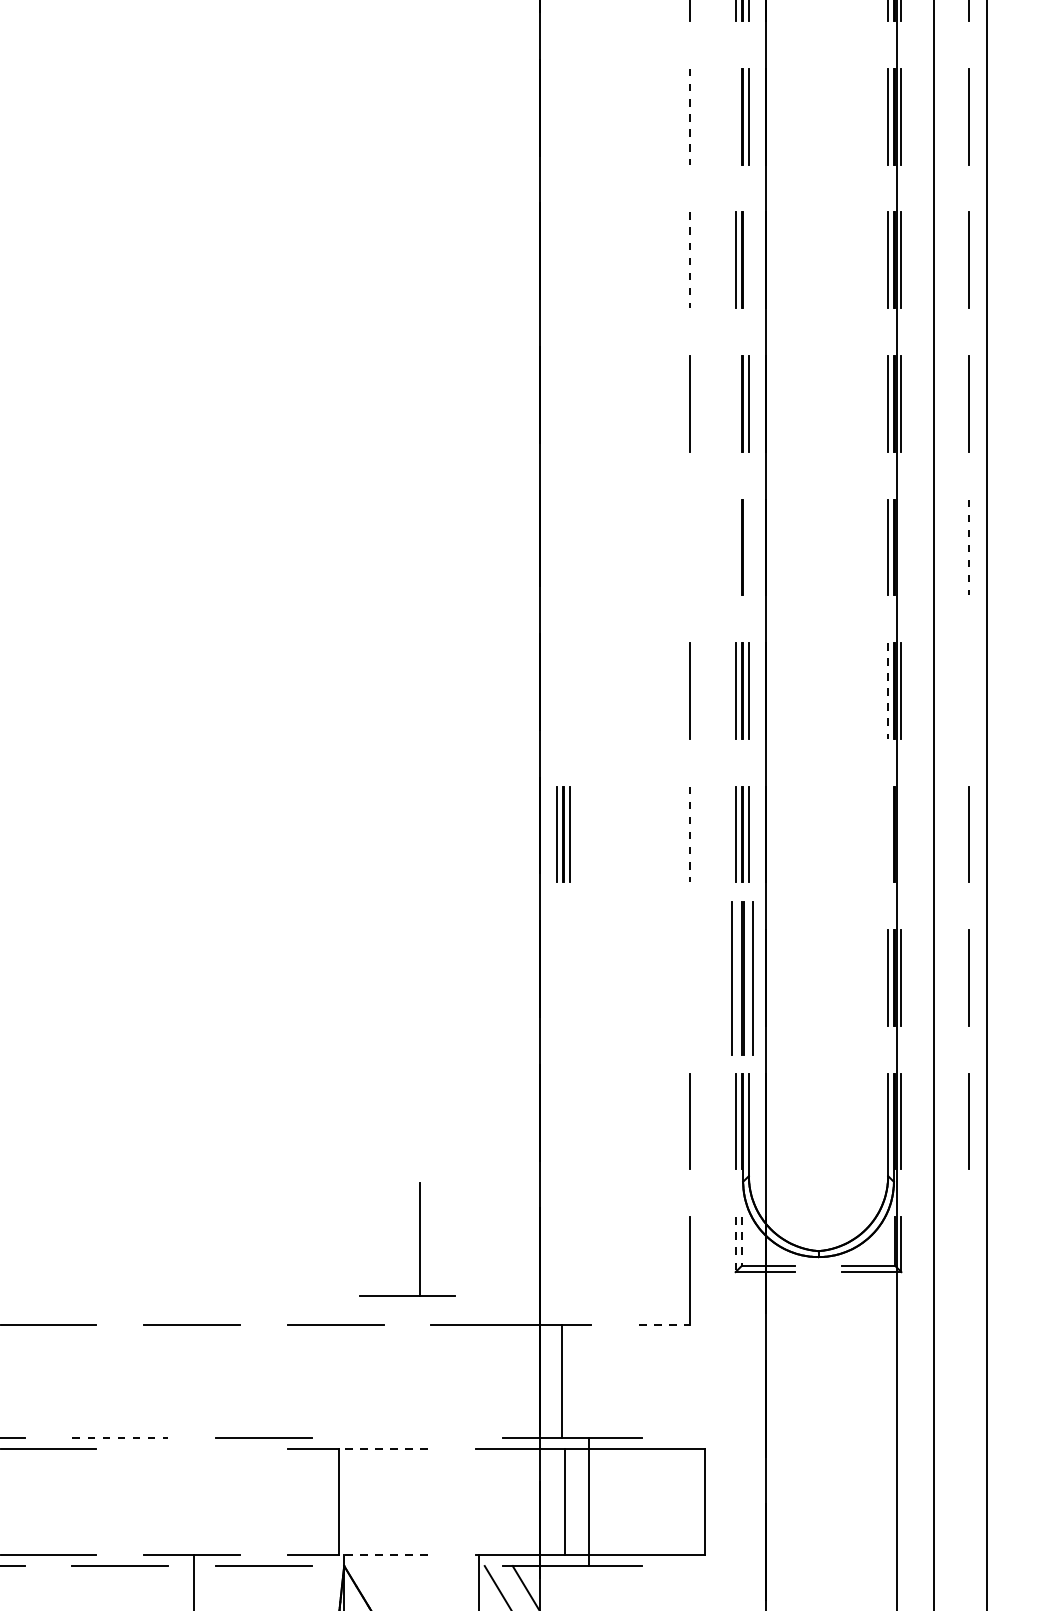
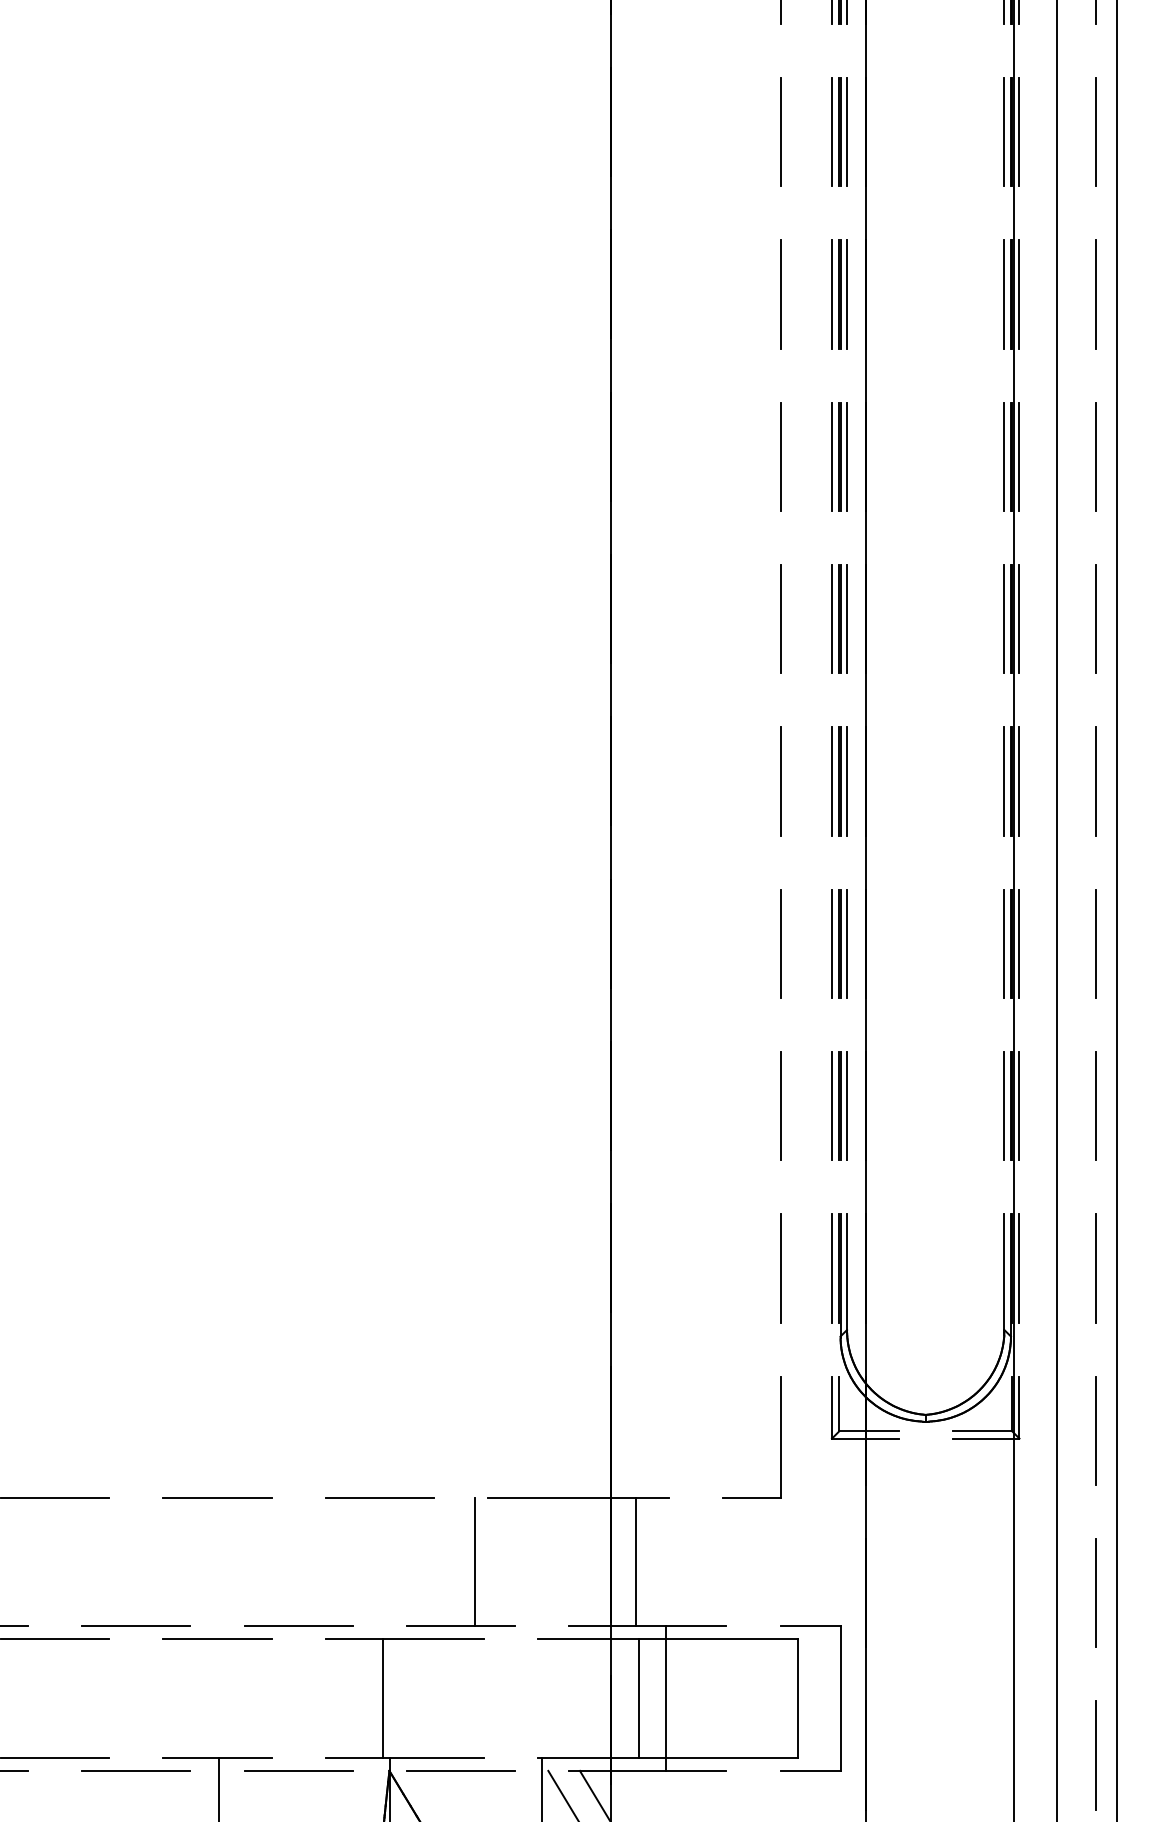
line: (690, 116) -> (780, 131), dashed -> solid
line: (735, 116) -> (831, 131), added
line: (690, 260) -> (780, 294), dashed -> solid
line: (748, 260) -> (846, 294), added
line: (735, 403) -> (831, 456), added
line: (689, 547) -> (779, 619), added
line: (735, 547) -> (831, 619), added
line: (748, 547) -> (846, 619), added
line: (901, 547) -> (1019, 619), added
line: (969, 547) -> (1096, 619), dashed -> solid
line: (888, 690) -> (1004, 780), dashed -> solid
line: (969, 690) -> (1096, 780), added
part: (563, 834) -> (637, 943), removed
line: (690, 834) -> (780, 943), dashed -> solid
line: (888, 834) -> (1004, 943), added
line: (901, 834) -> (1019, 943), added
line: (690, 977) -> (780, 1105), added
part: (742, 977) -> (839, 1105), size x0.62
part: (419, 1239) -> (474, 1562), moved
line: (741, 1242) -> (838, 1405), dashed -> solid
line: (735, 1245) -> (831, 1408), dashed -> solid
line: (969, 1265) -> (1096, 1431), added
line: (664, 1324) -> (751, 1497), dashed -> solid
line: (968, 1408) -> (1095, 1592), added
line: (120, 1437) -> (136, 1625), dashed -> solid
line: (191, 1449) -> (216, 1639), added
line: (382, 1449) -> (432, 1639), dashed -> solid
part: (742, 1501) -> (839, 1697), added
line: (968, 1551) -> (1095, 1754), added
line: (382, 1554) -> (432, 1757), dashed -> solid
line: (407, 1565) -> (460, 1770), added

